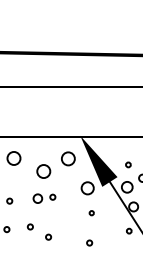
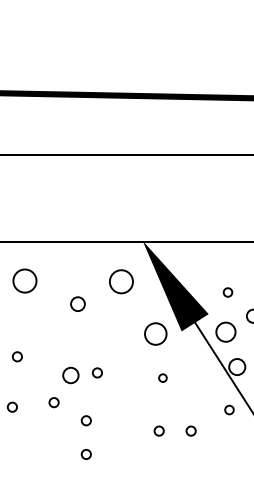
circle: (43, 171) -> (77, 304), size x0.6
part: (44, 198) -> (82, 375), moved
circle: (107, 242) -> (190, 430), added
circle: (48, 255) -> (86, 453), added

